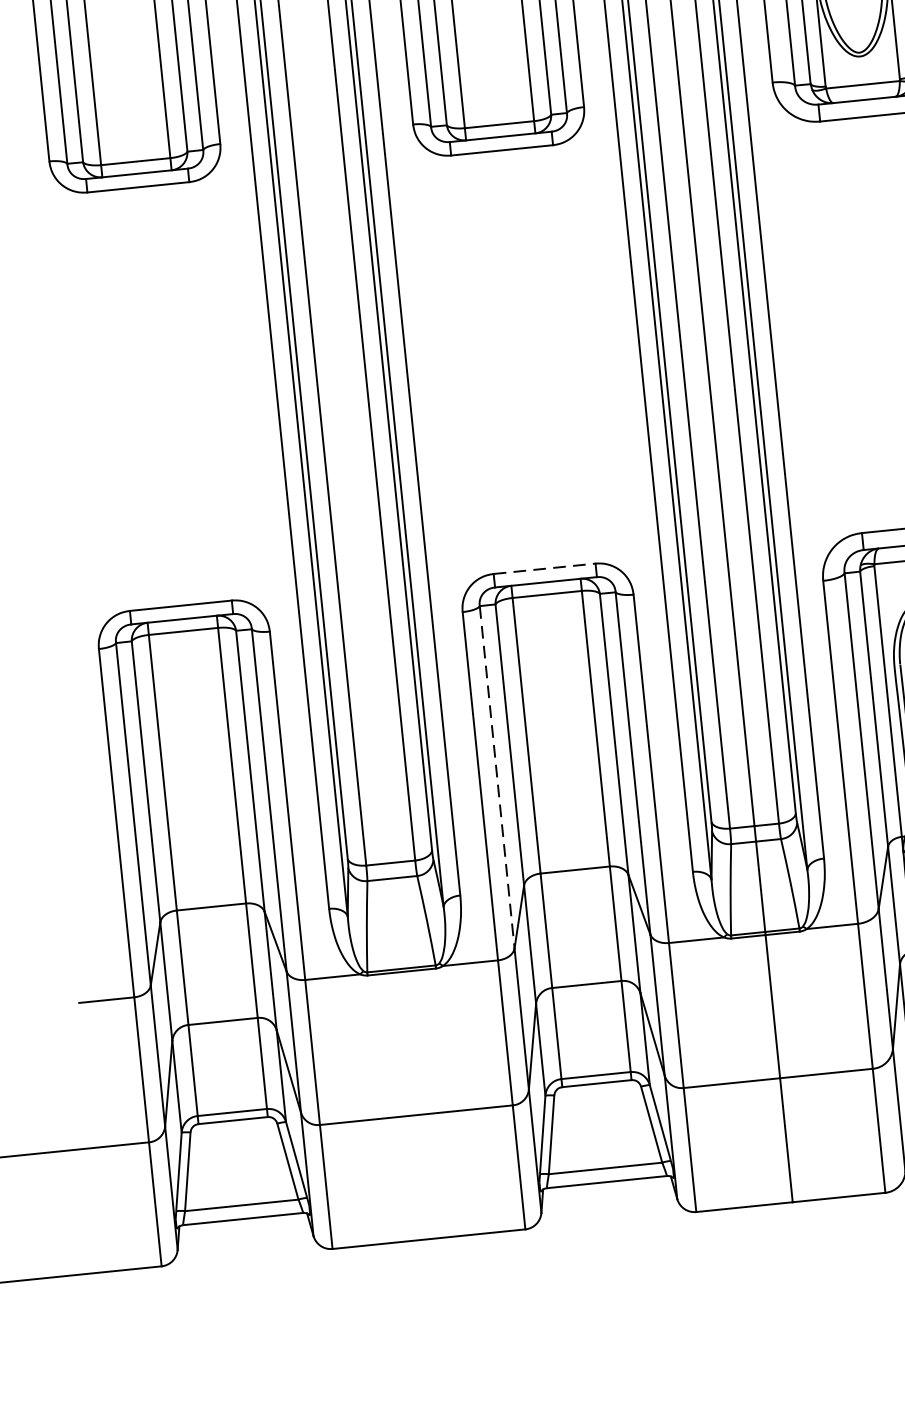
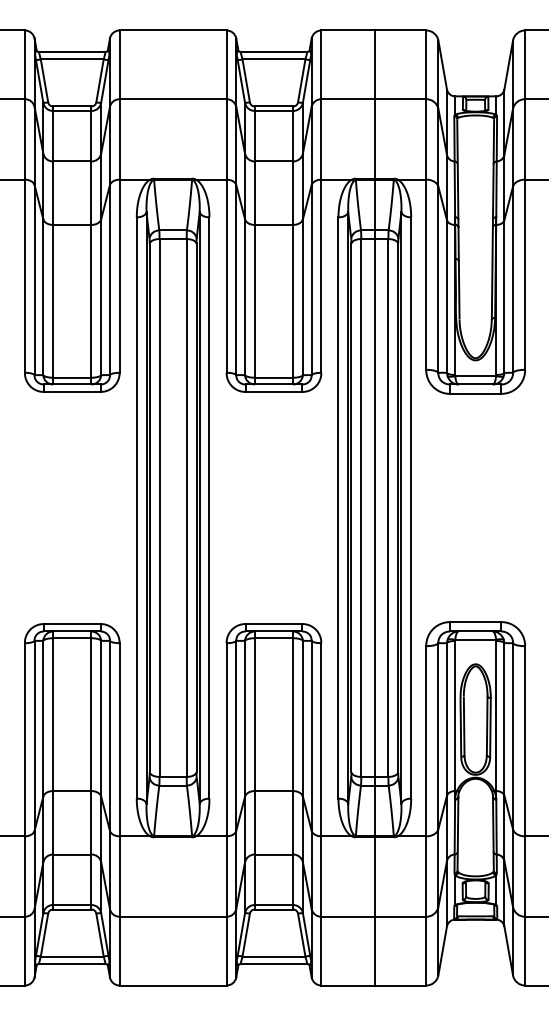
line: (545, 569) -> (274, 624), dashed -> solid
line: (497, 776) -> (236, 735), dashed -> solid

